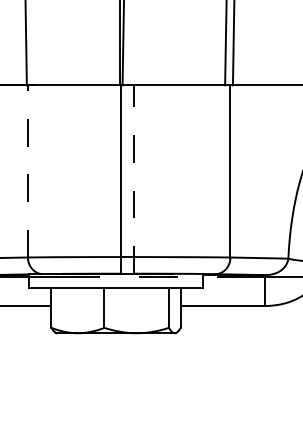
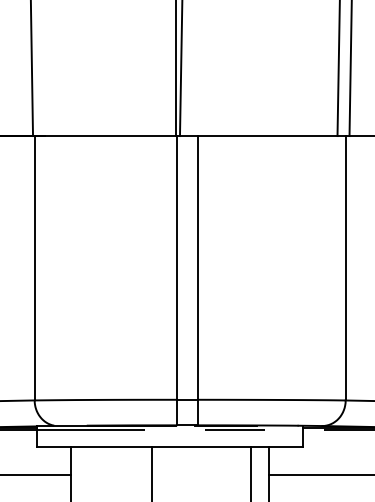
line: (27, 170) -> (33, 266), dashed -> solid
line: (134, 179) -> (198, 280), dashed -> solid

